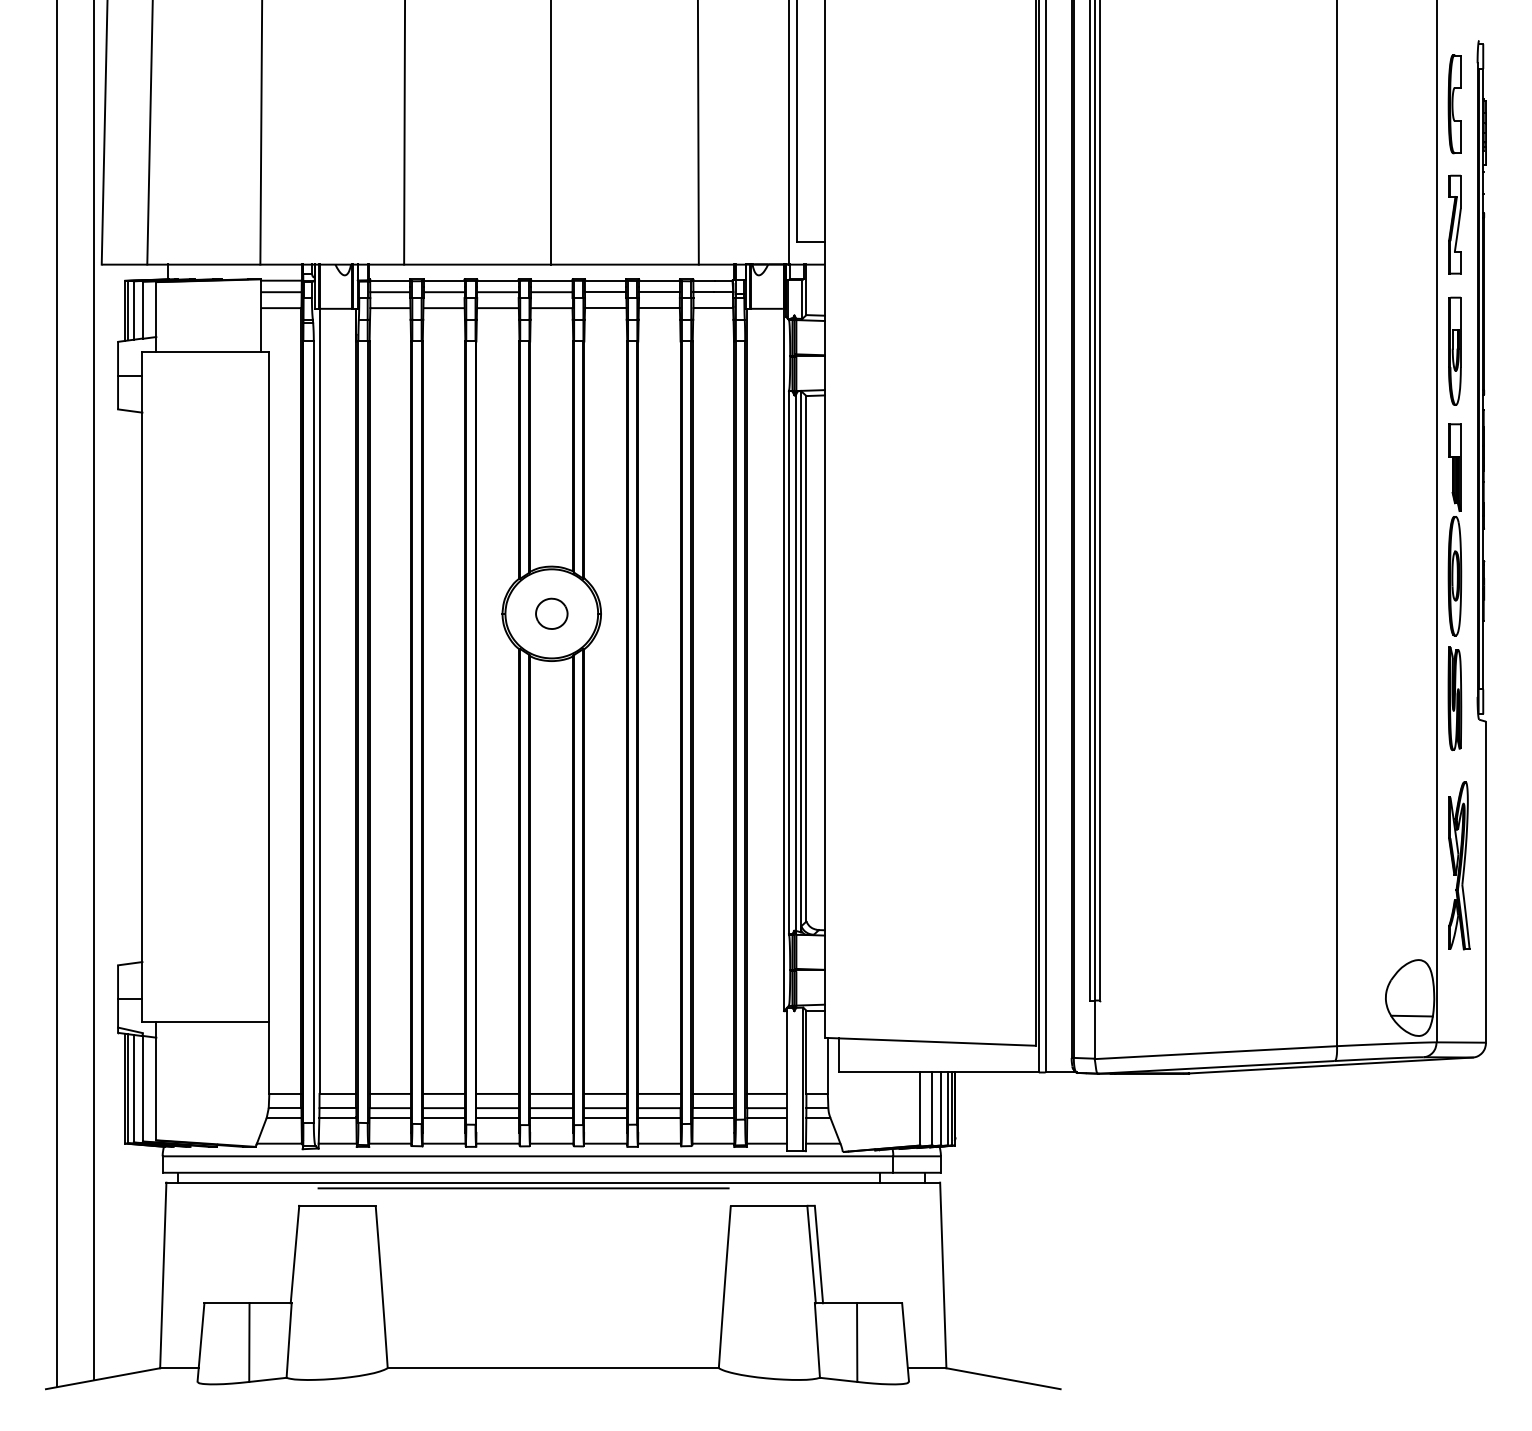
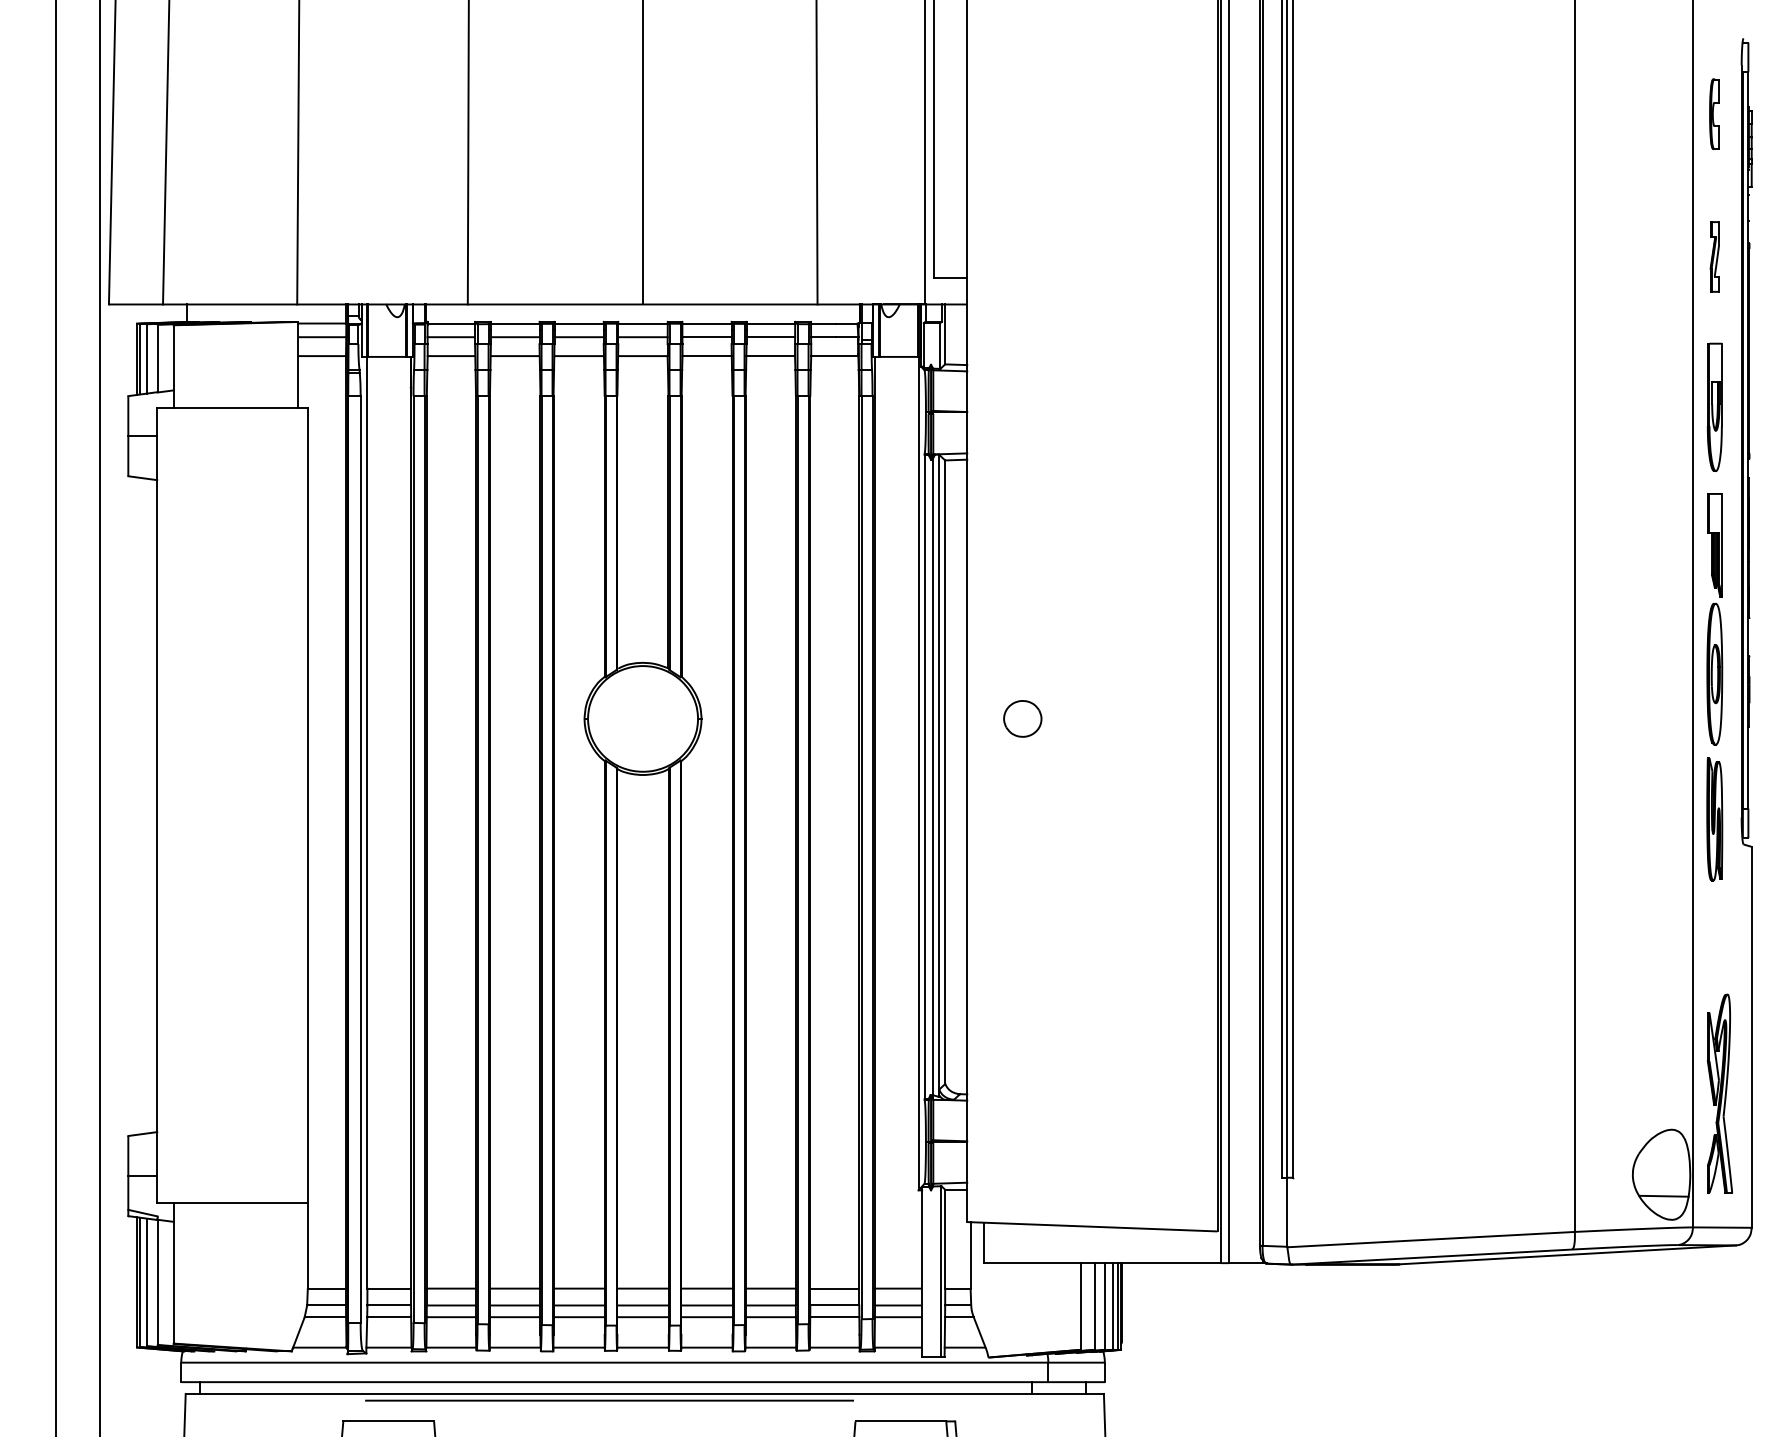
part: (1454, 104) -> (1714, 114), size x0.6
part: (1454, 224) -> (1714, 256), size x0.6
part: (551, 613) -> (1022, 718), moved
part: (1459, 865) -> (1720, 1093), moved

